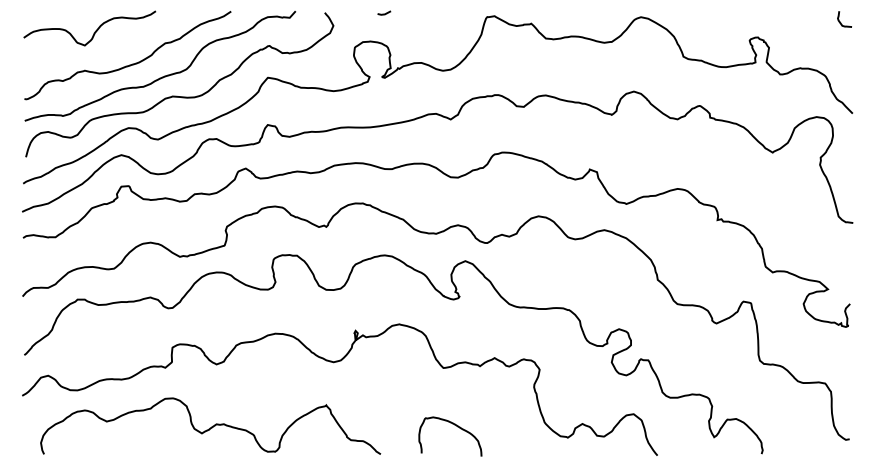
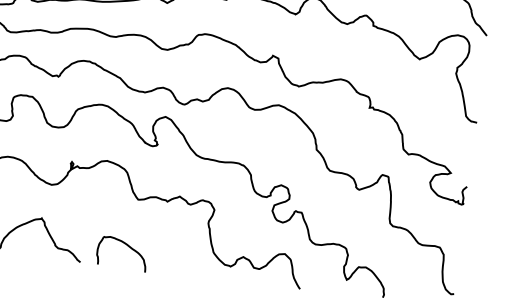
curve: (457, 427) -> (128, 247), moved

